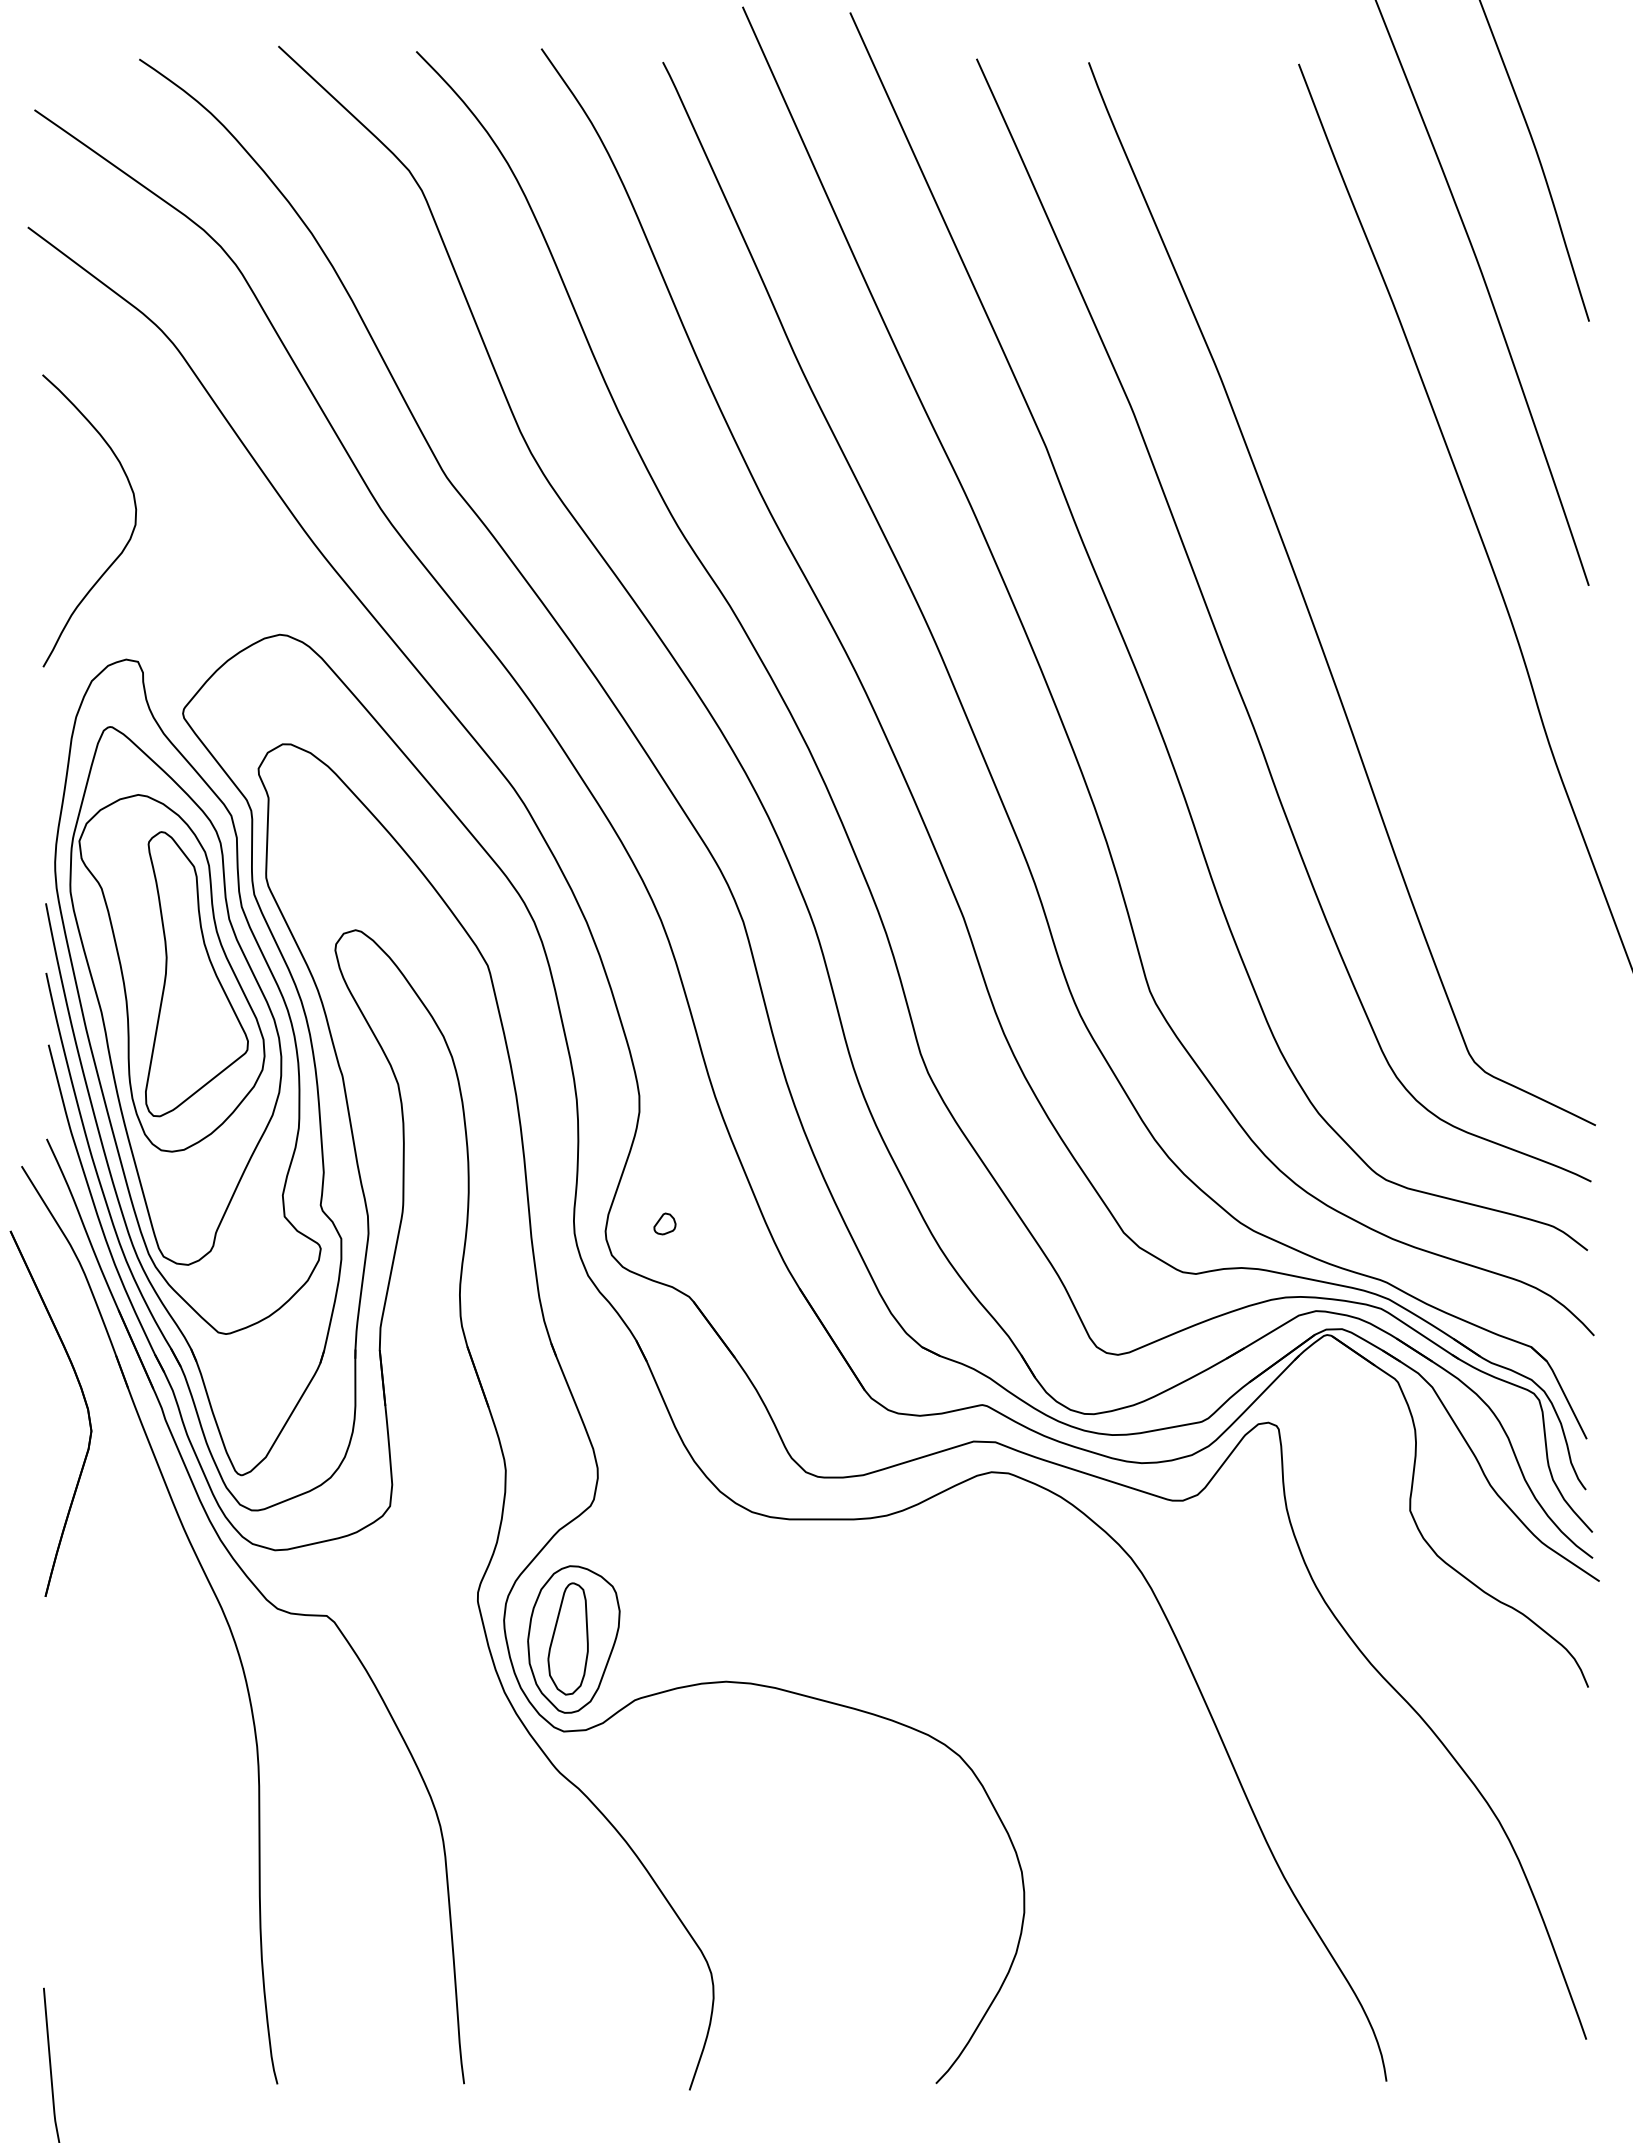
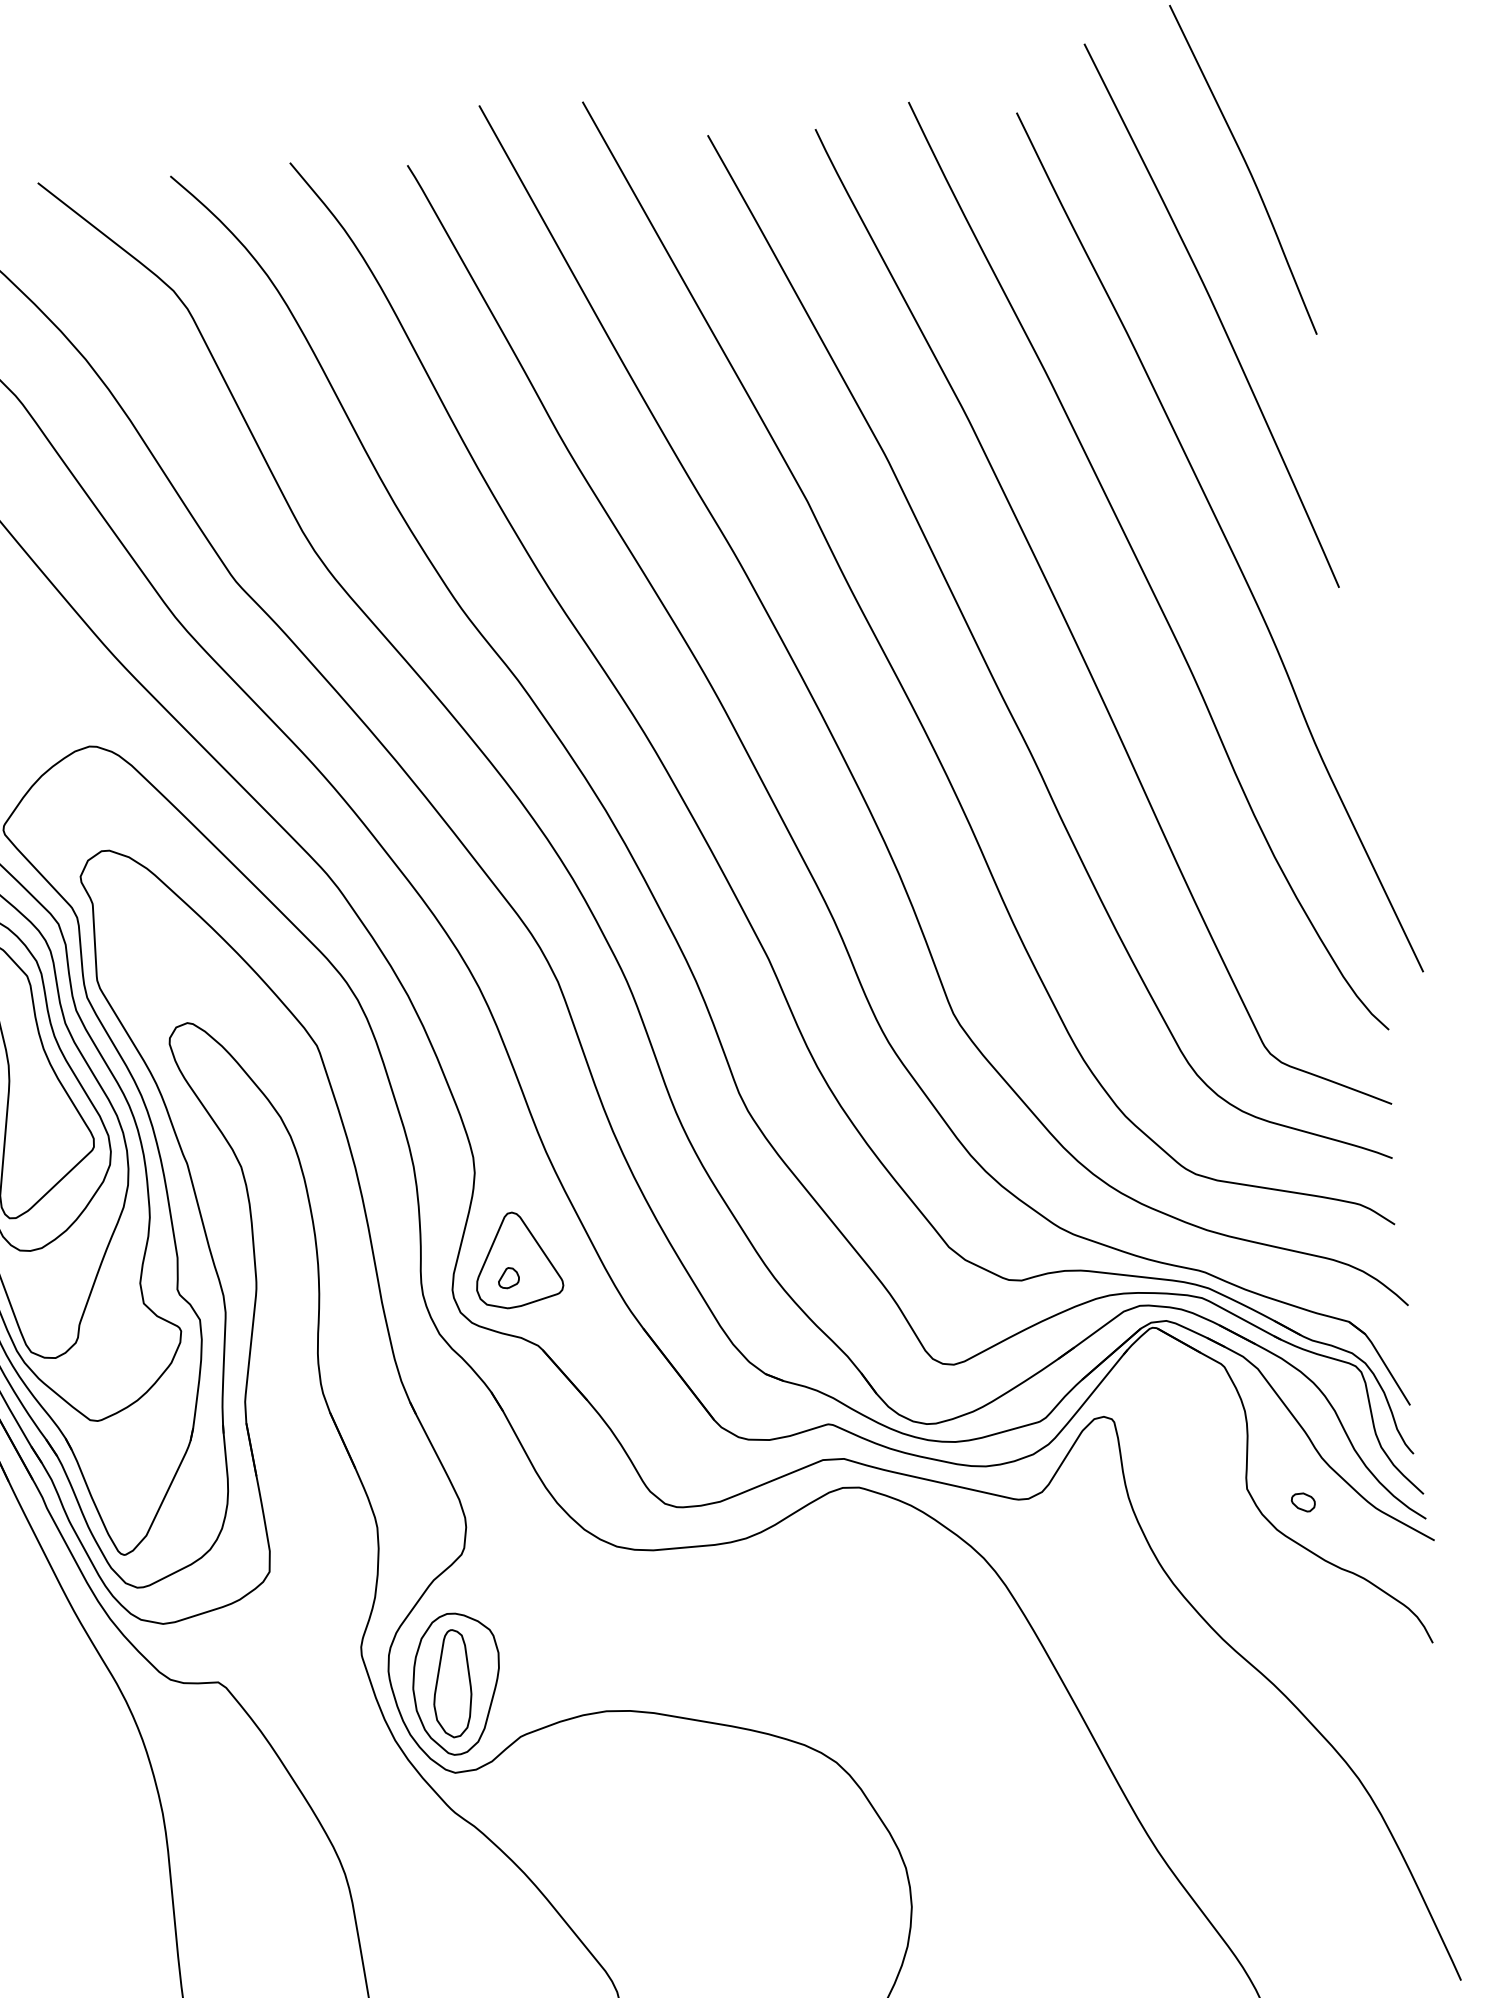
curve: (1387, 548) -> (1143, 569), added
part: (675, 1205) -> (517, 1259), added
part: (1466, 1529) -> (1302, 1502), added

